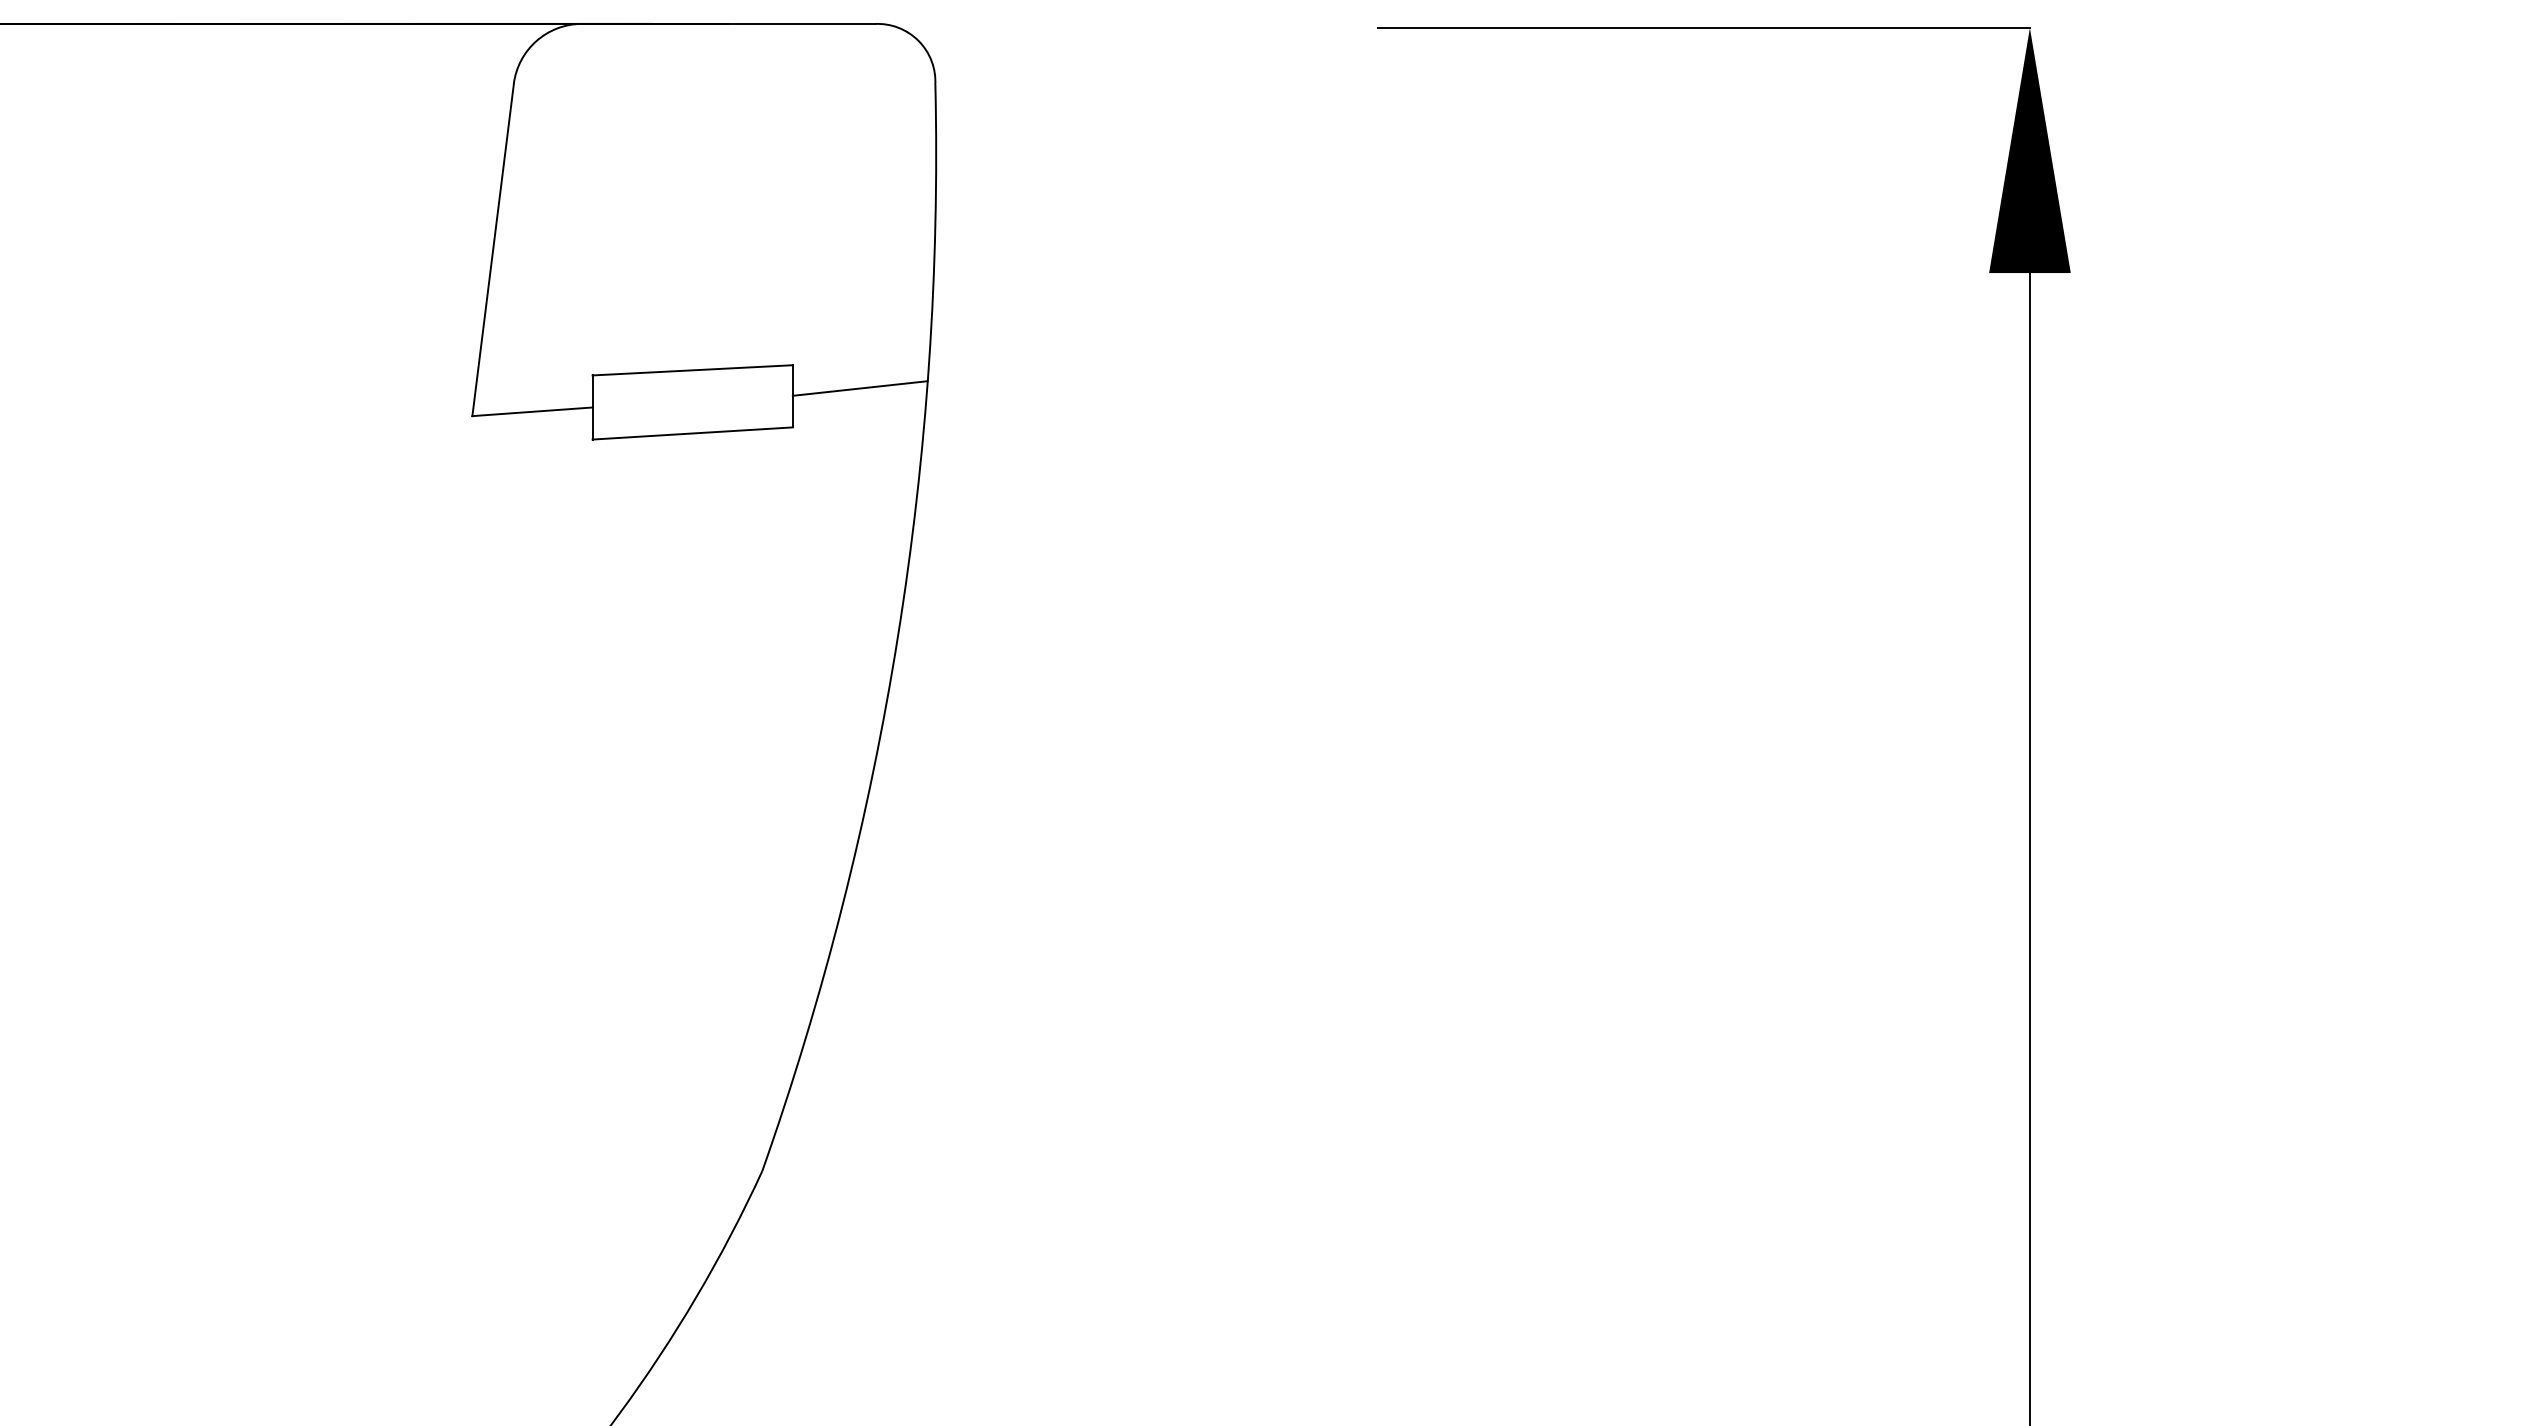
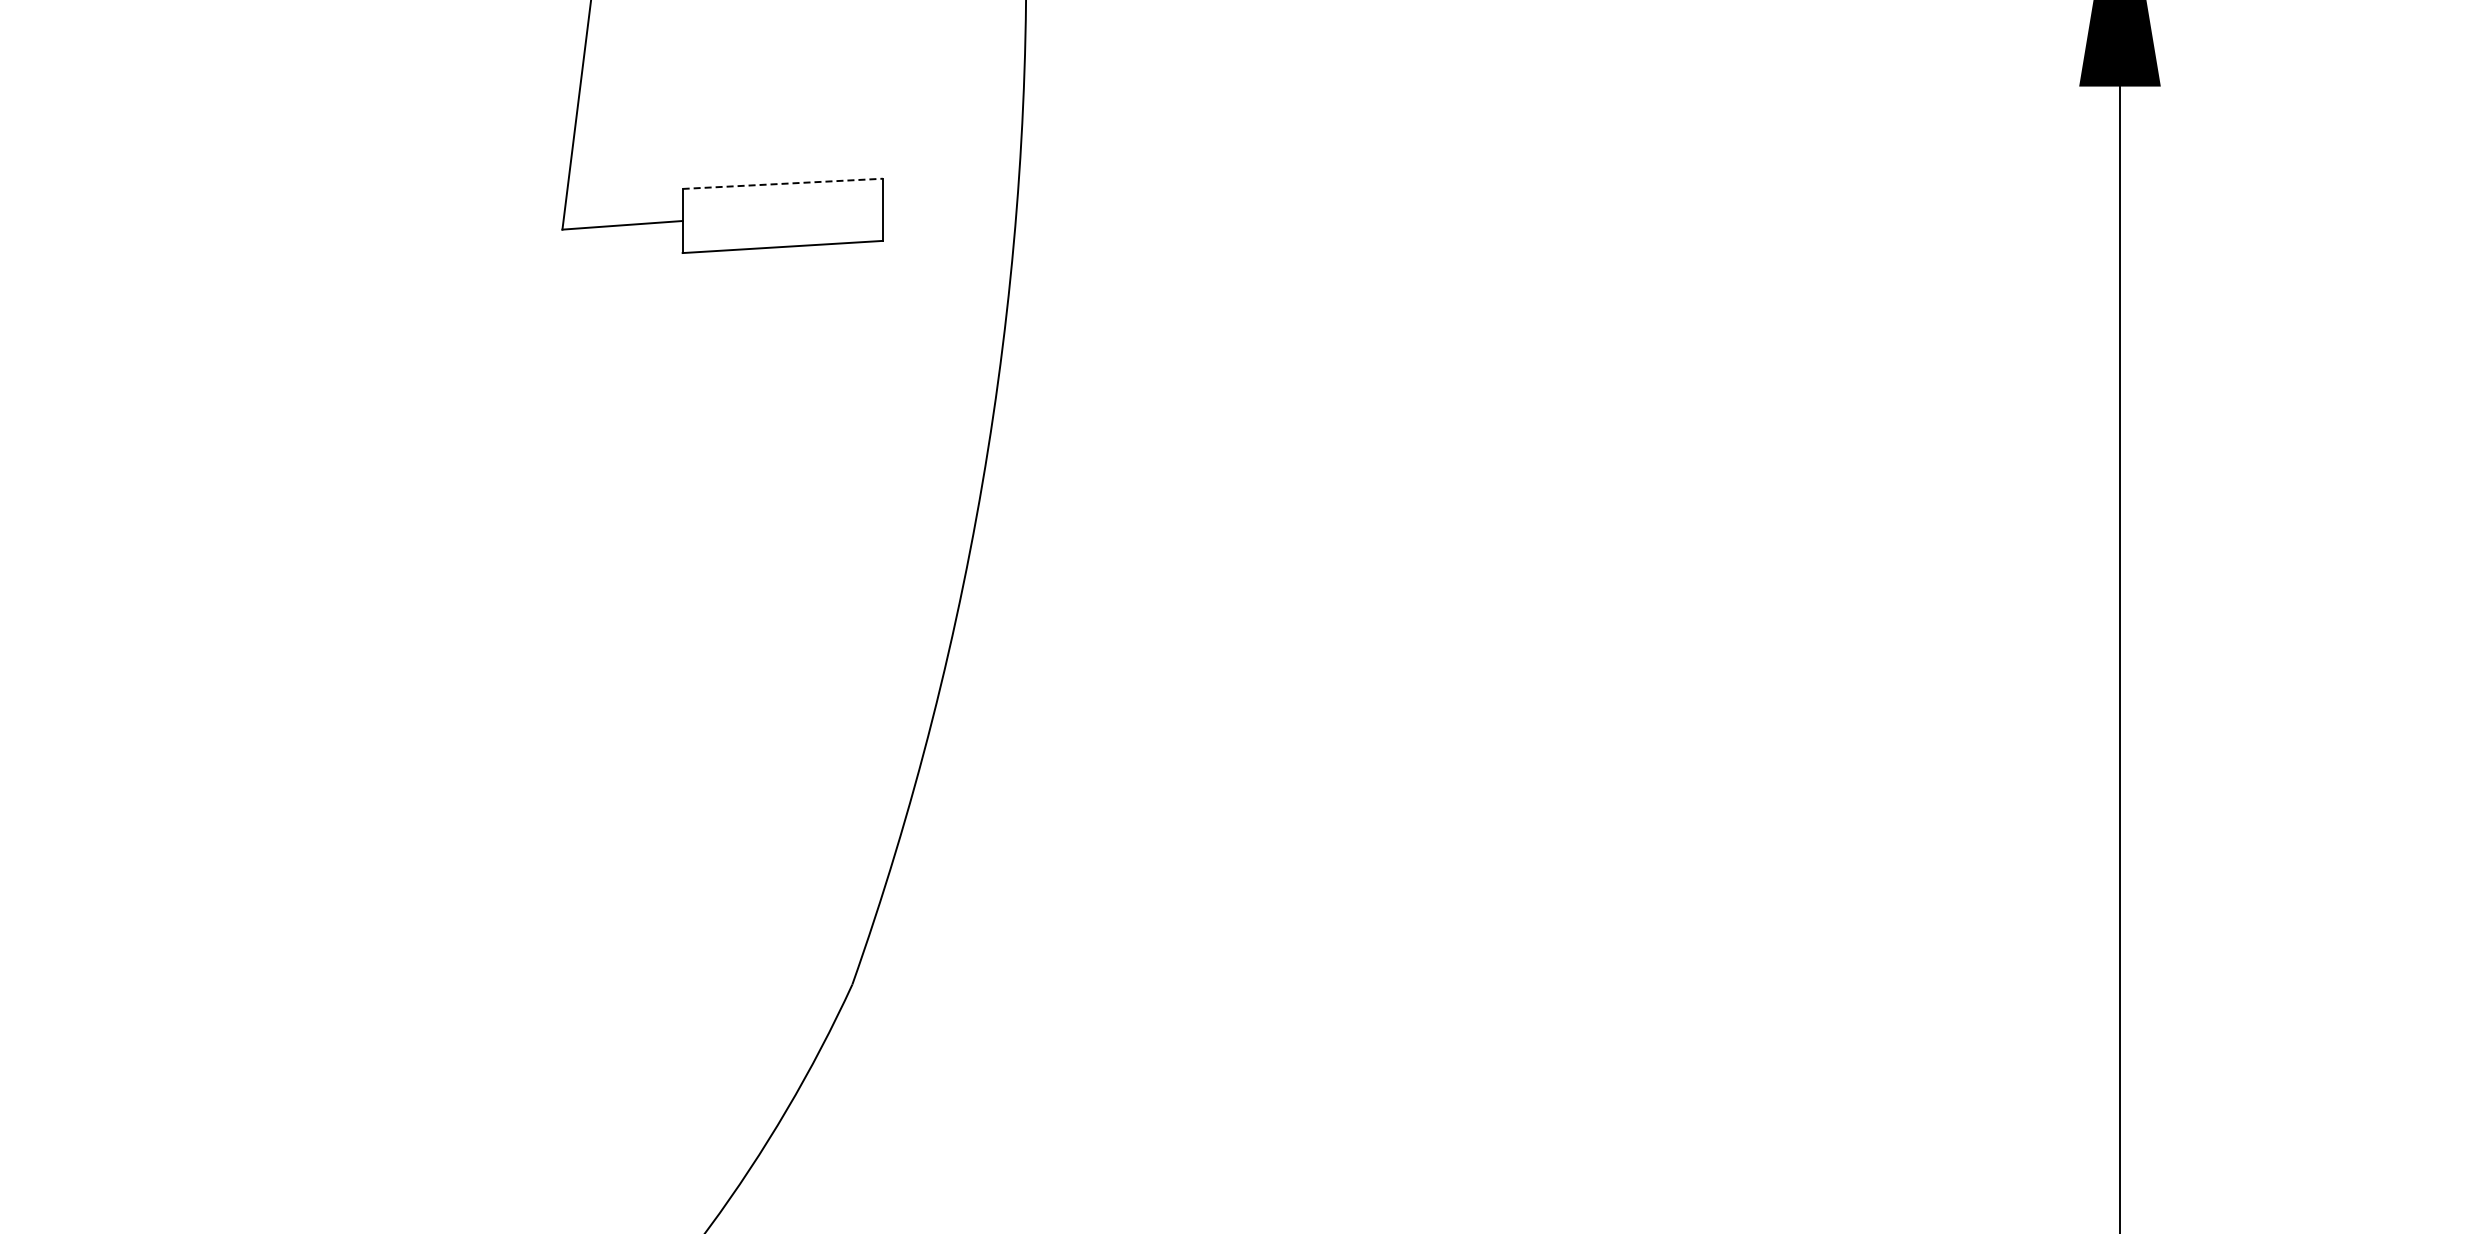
line: (693, 370) -> (783, 184), solid -> dashed
line: (859, 388) -> (949, 202), removed

